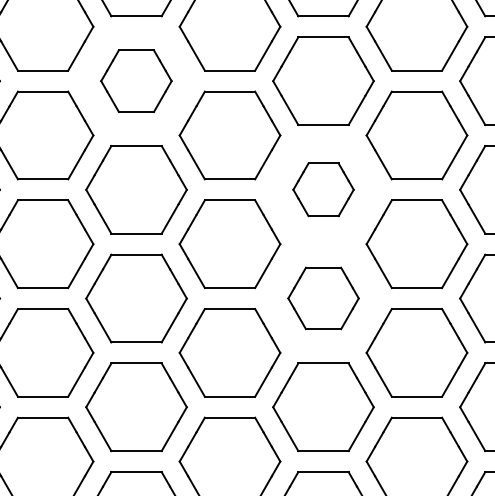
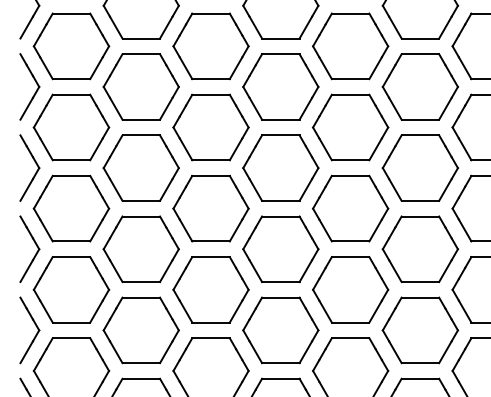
part: (135, 80) -> (140, 86), size x1.43
part: (323, 189) -> (280, 167), size x1.67
part: (323, 297) -> (280, 248), size x1.43

